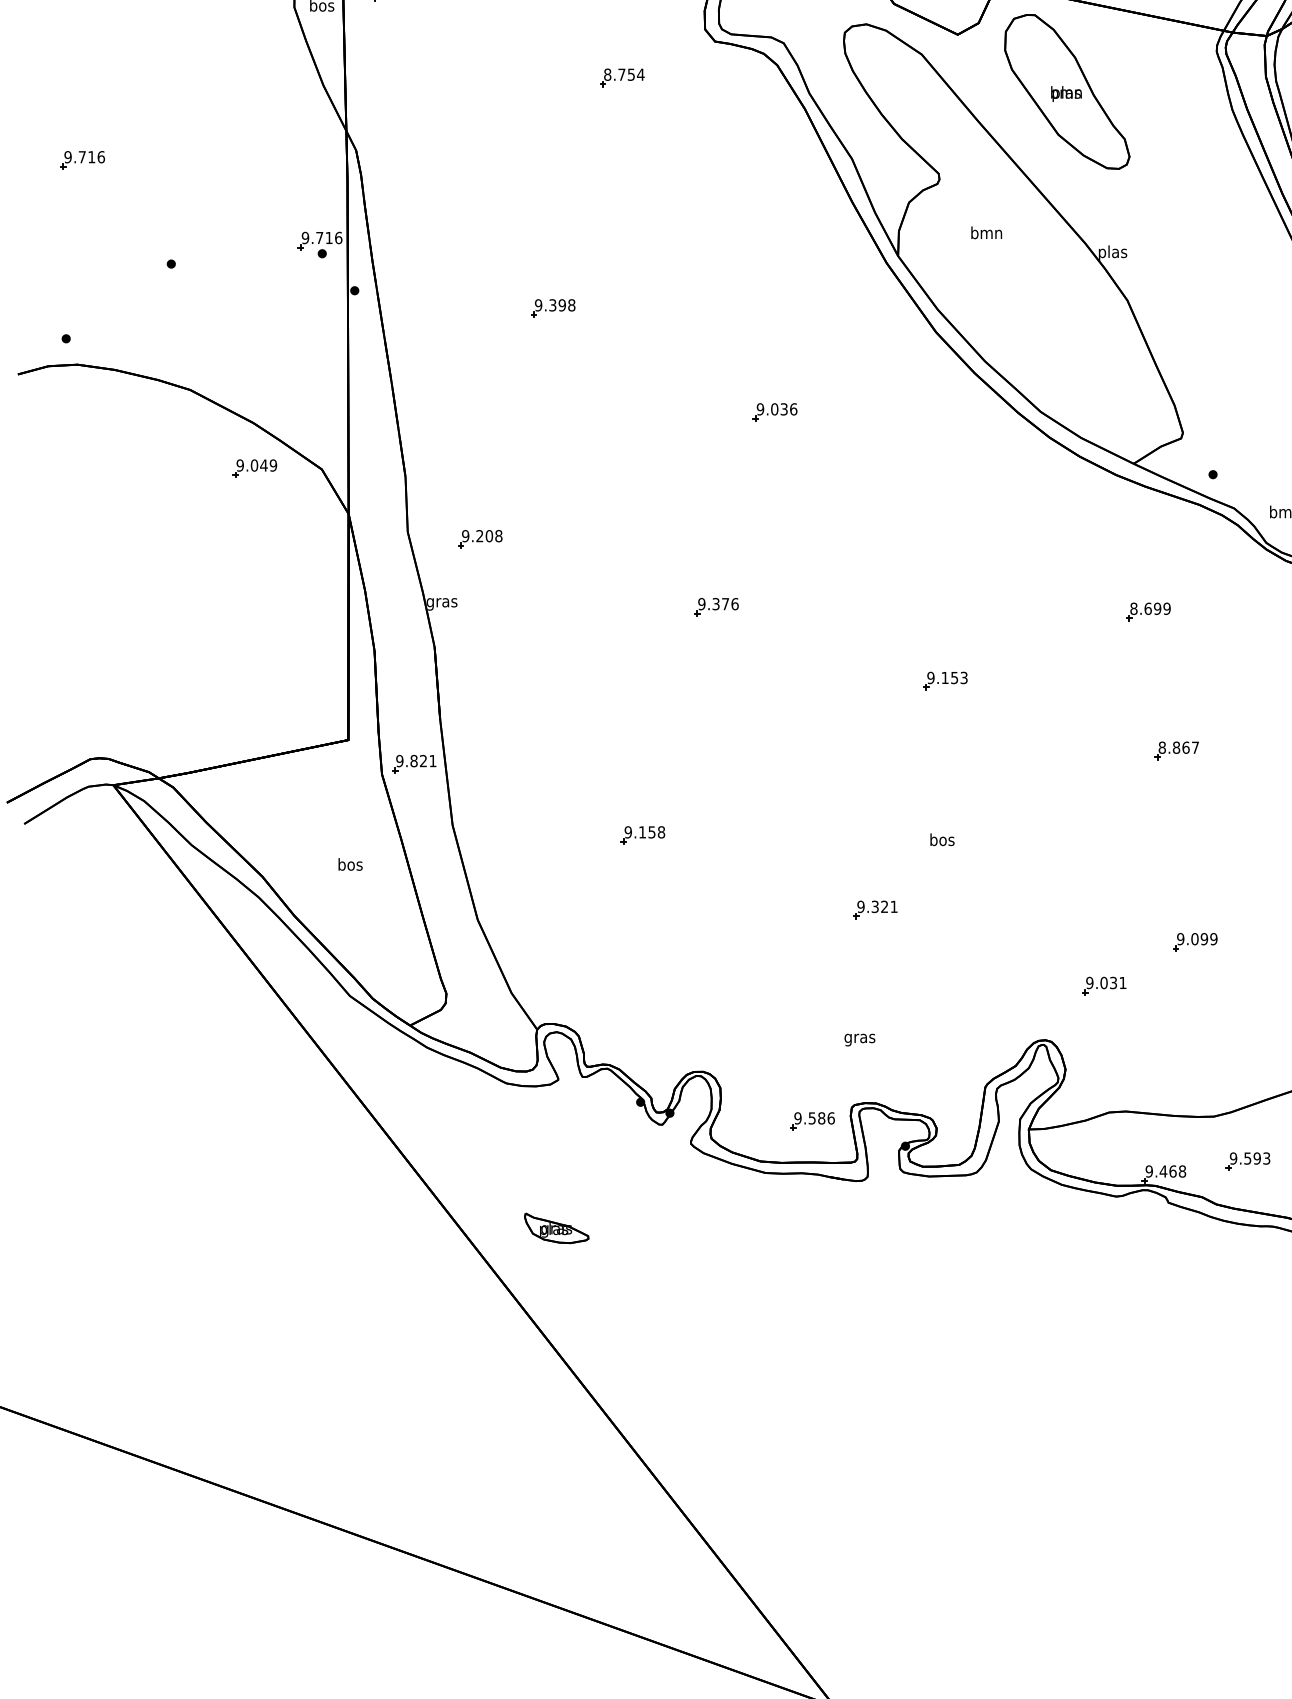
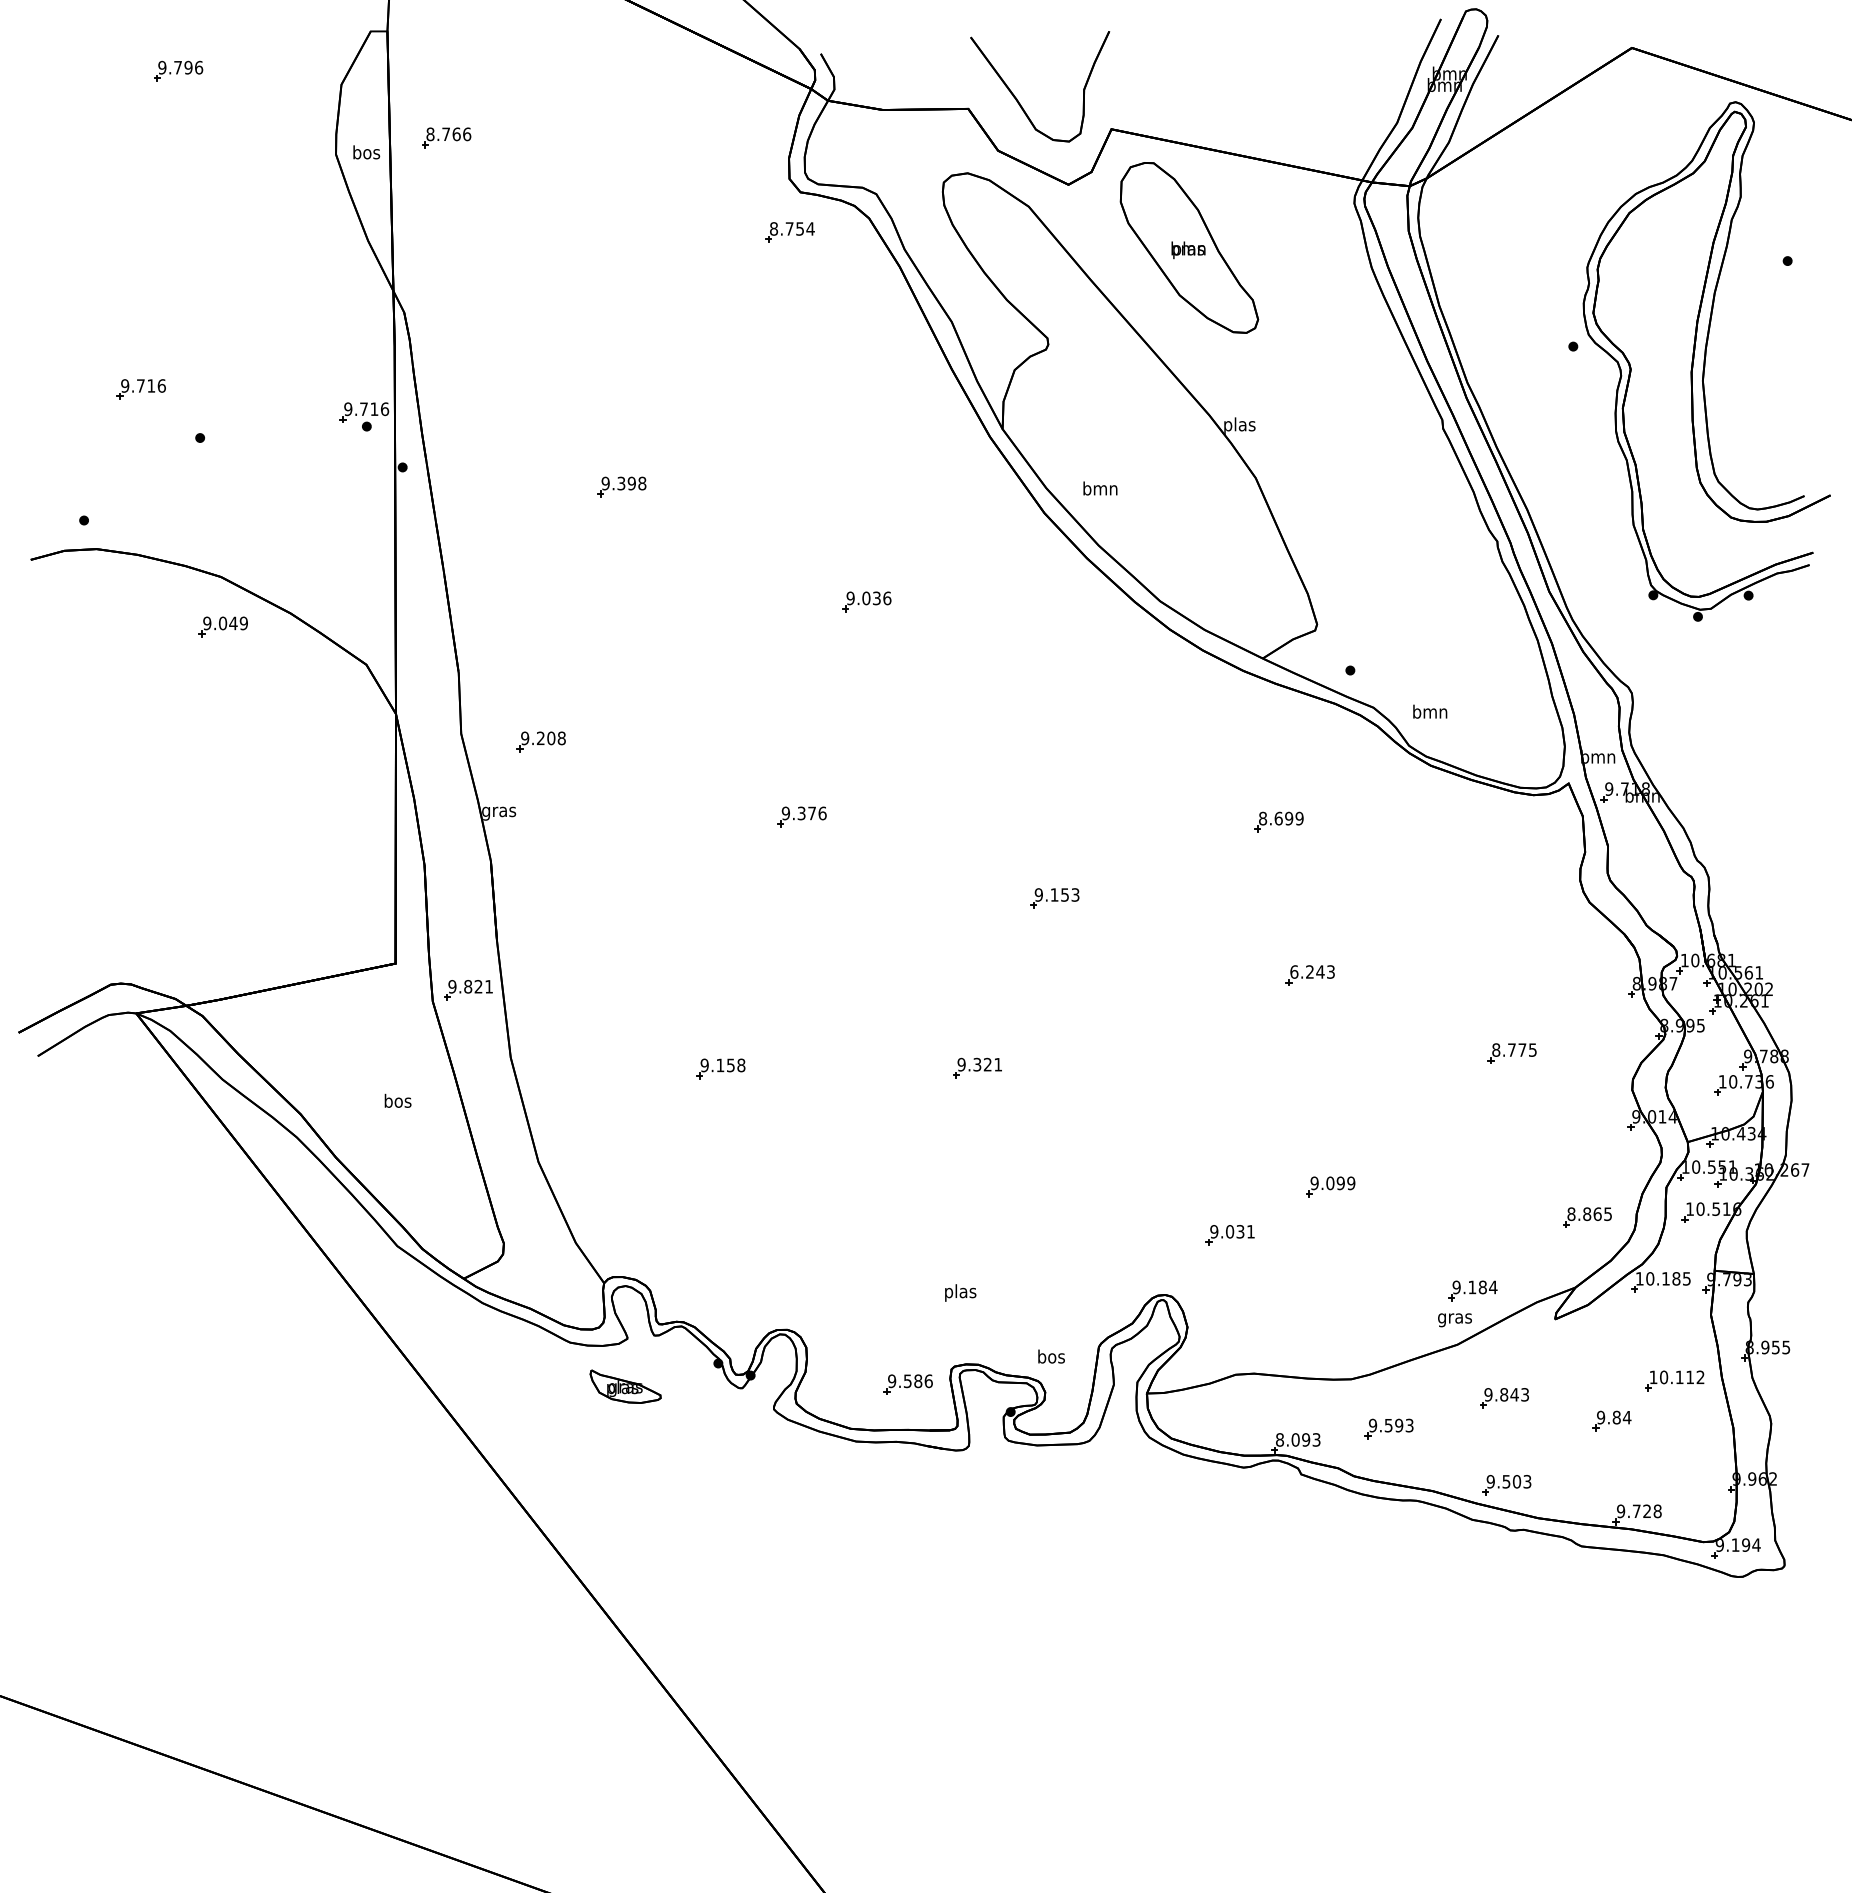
part: (621, 77) -> (789, 232), moved
part: (81, 160) -> (140, 389), moved
text: (986, 232) -> (1100, 488), moved
part: (254, 468) -> (222, 626), moved
text: (1178, 747) -> (1312, 971), 8.867 -> 6.243
text: (942, 839) -> (1051, 1356), moved
part: (875, 909) -> (977, 1067), moved
text: (859, 1037) -> (960, 1292), gras -> plas
text: (1165, 1171) -> (1297, 1439), 9.468 -> 8.093
part: (556, 1228) -> (625, 1386), moved

